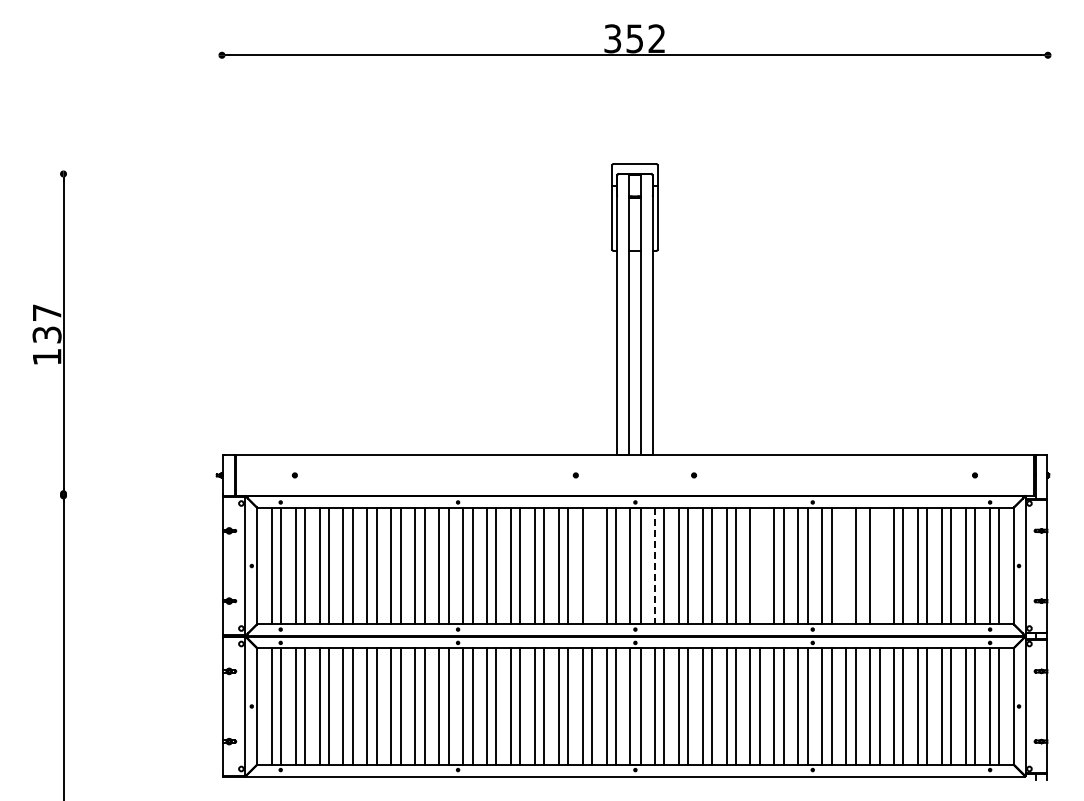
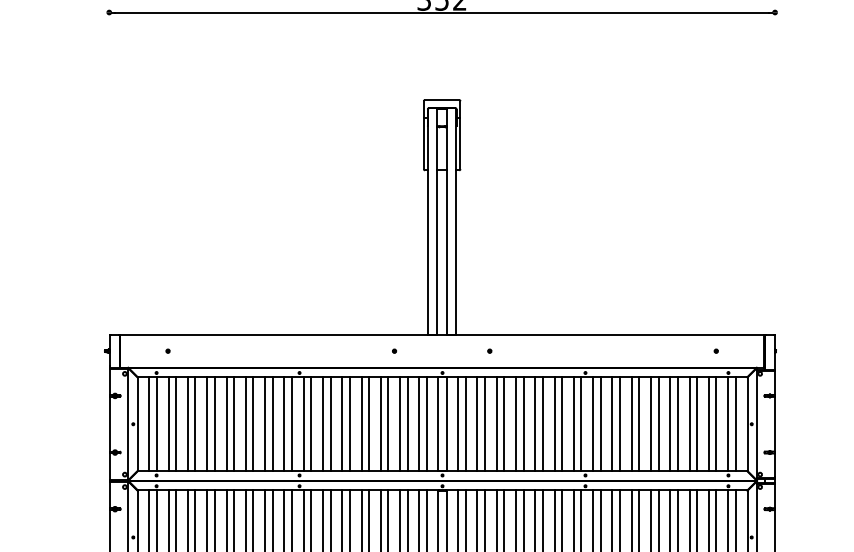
line: (592, 565) -> (407, 423), added
line: (759, 565) -> (542, 423), added
line: (846, 565) -> (612, 423), added
line: (879, 565) -> (639, 423), added
line: (654, 566) -> (457, 424), dashed -> solid

